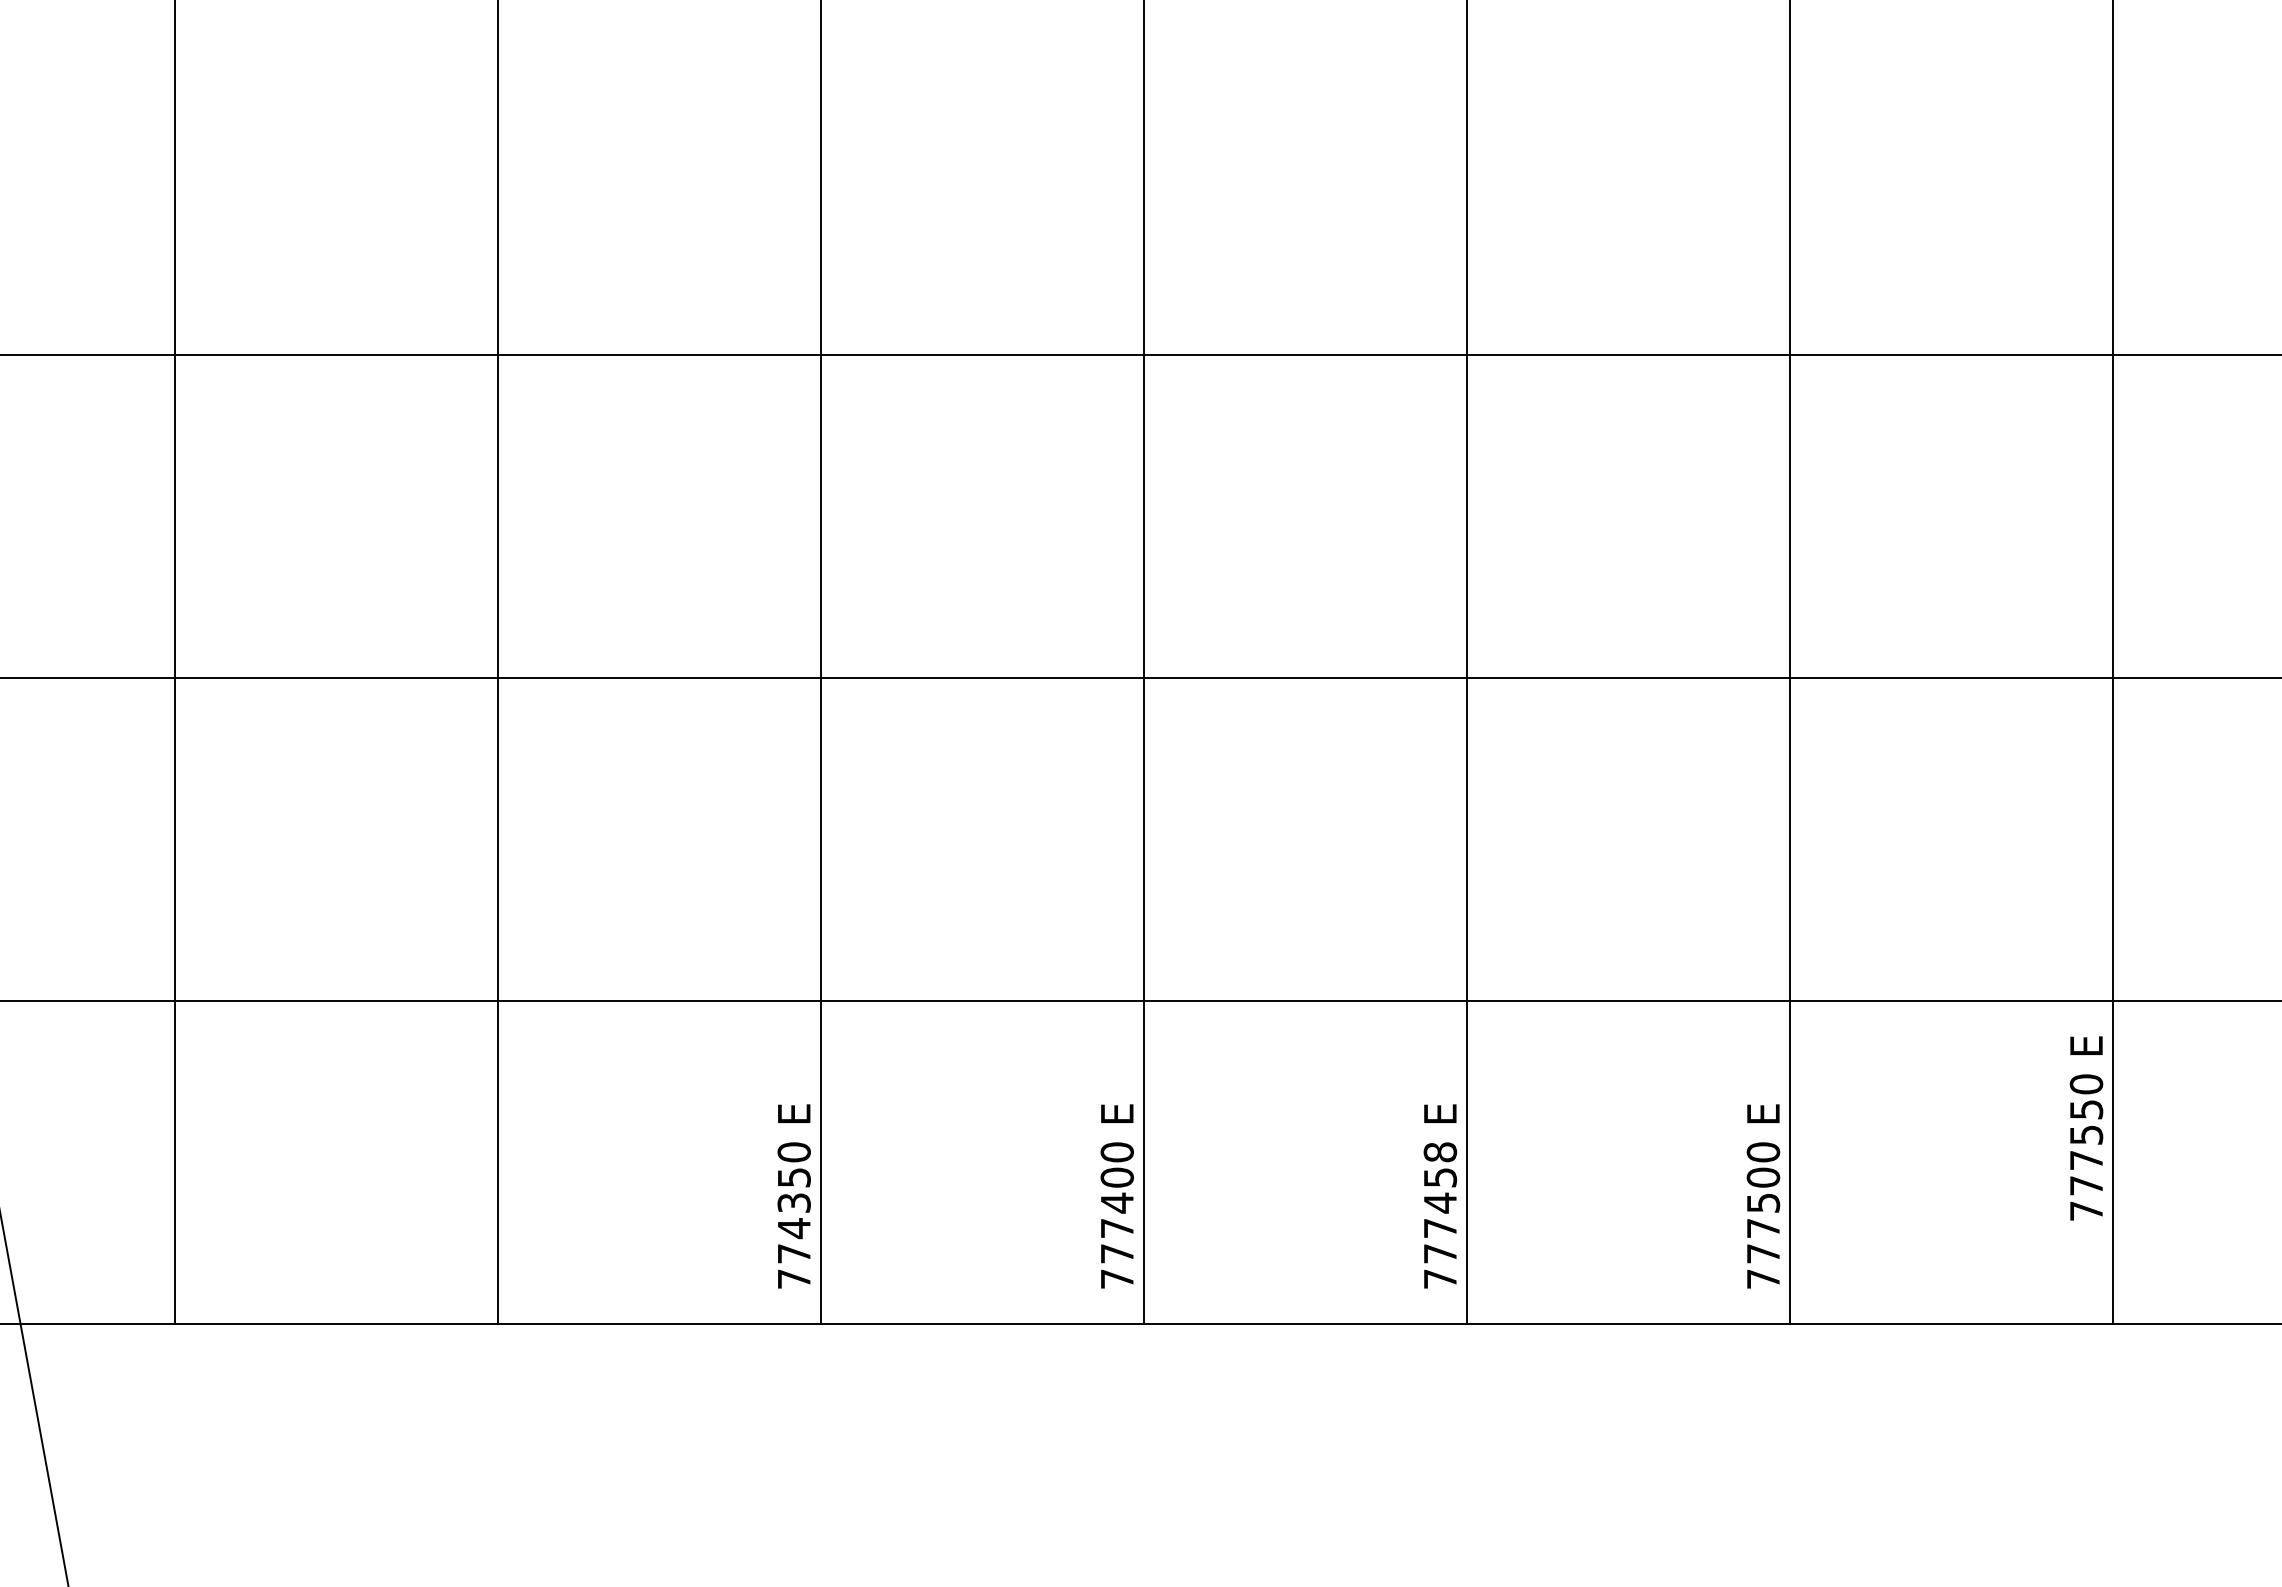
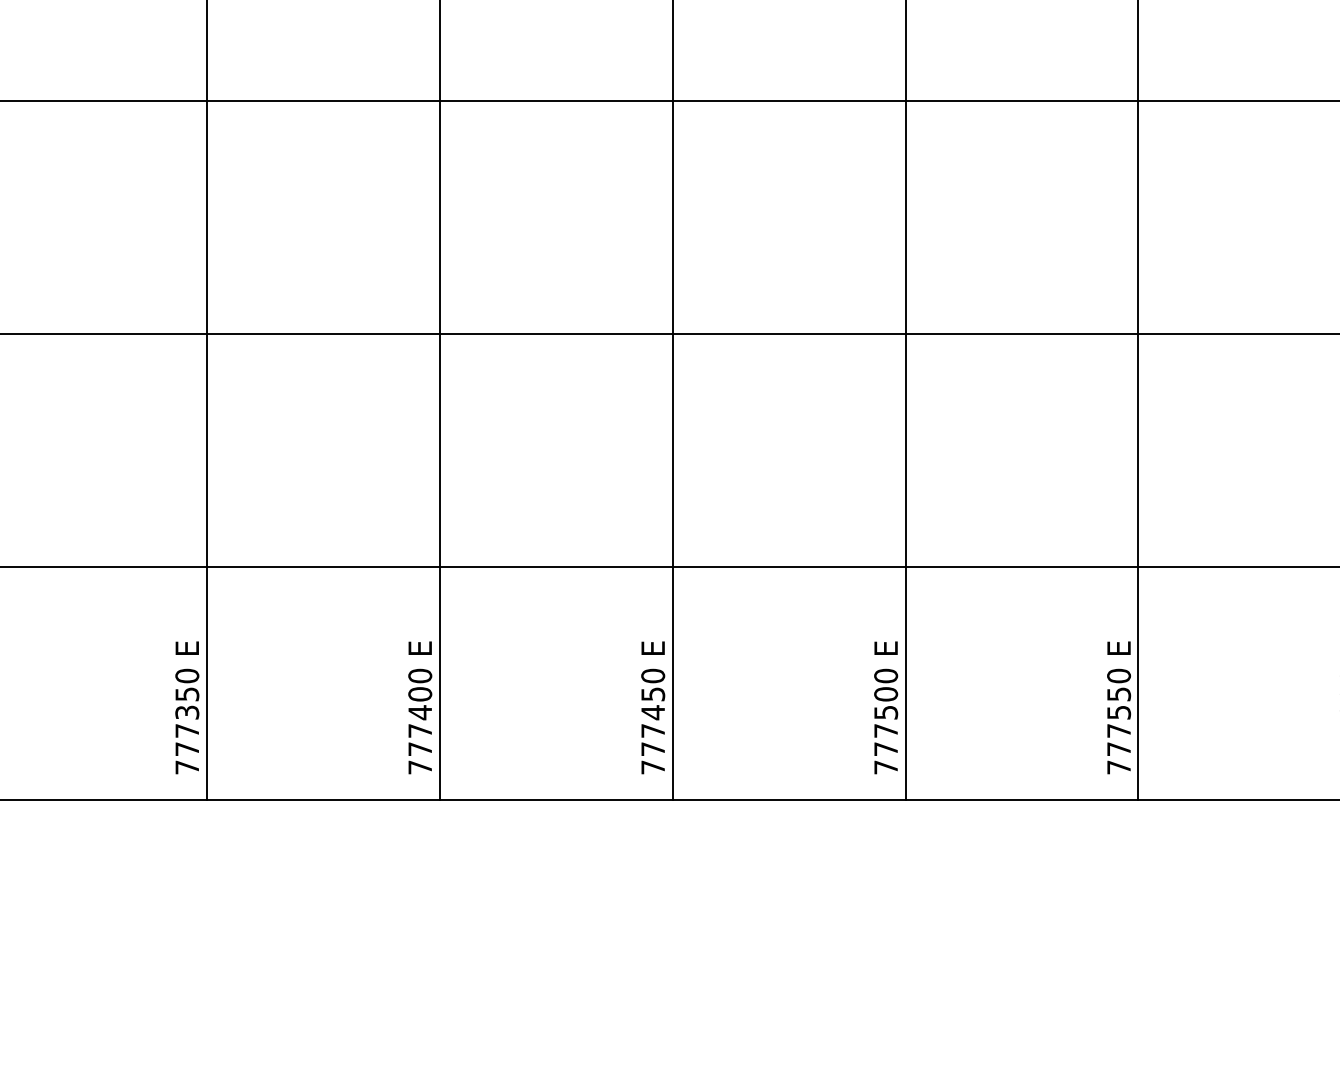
text: (2086, 1128) -> (1119, 707), moved
text: (1439, 1152) -> (652, 676), 777458 -> 777450
text: (794, 1228) -> (187, 730), 774350 -> 777350

